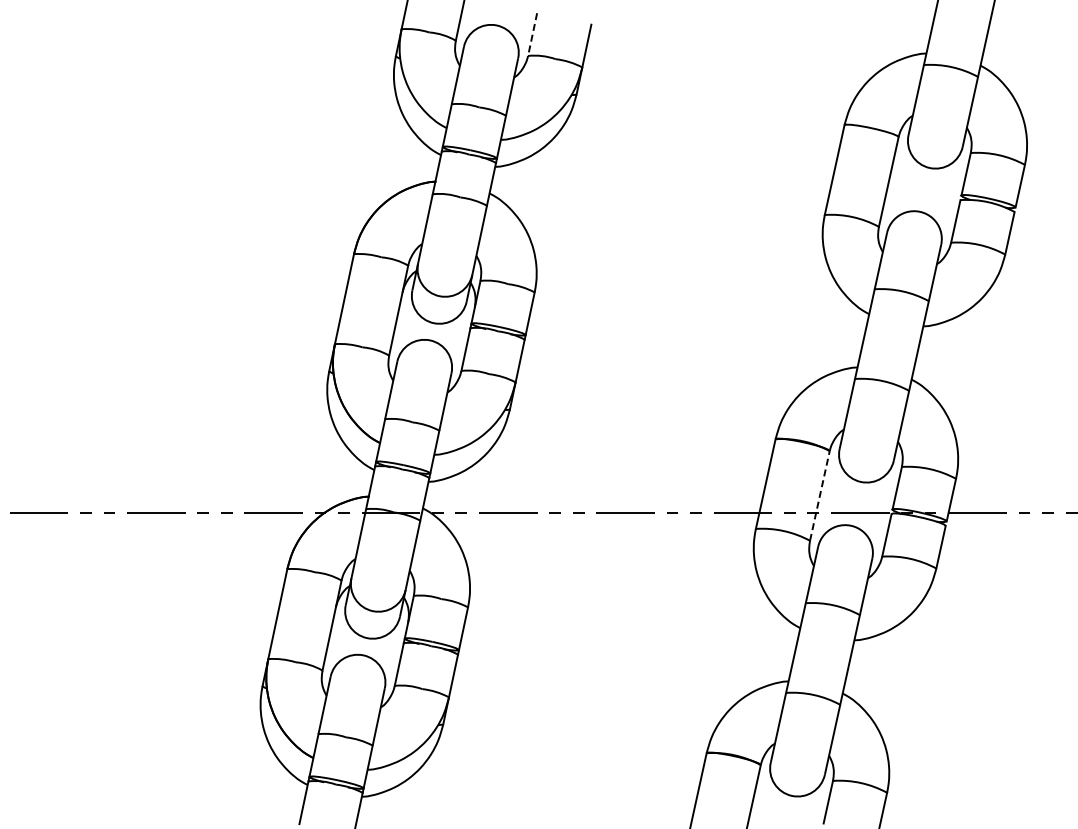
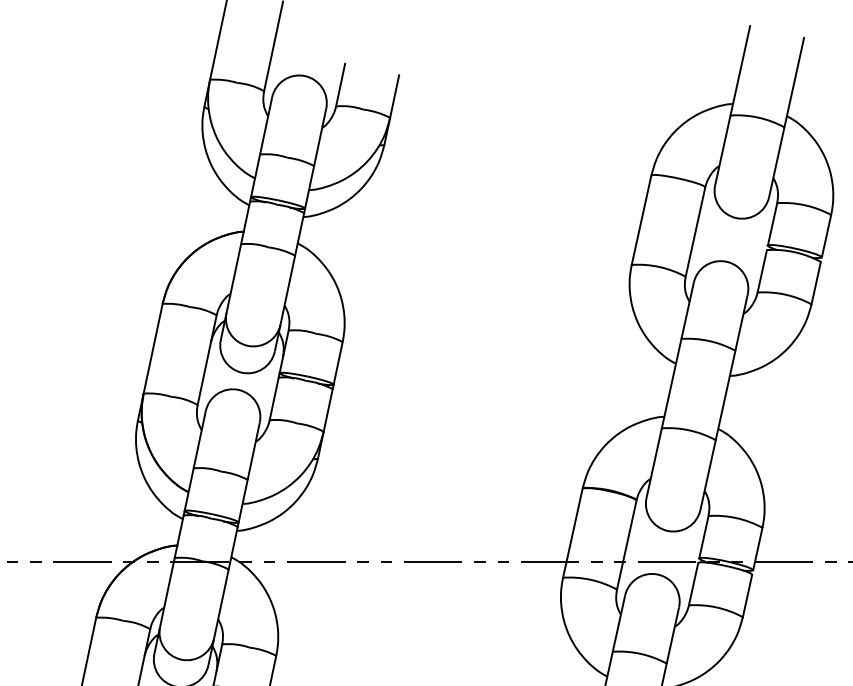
line: (532, 34) -> (340, 85), dashed -> solid
line: (819, 495) -> (626, 544), dashed -> solid

